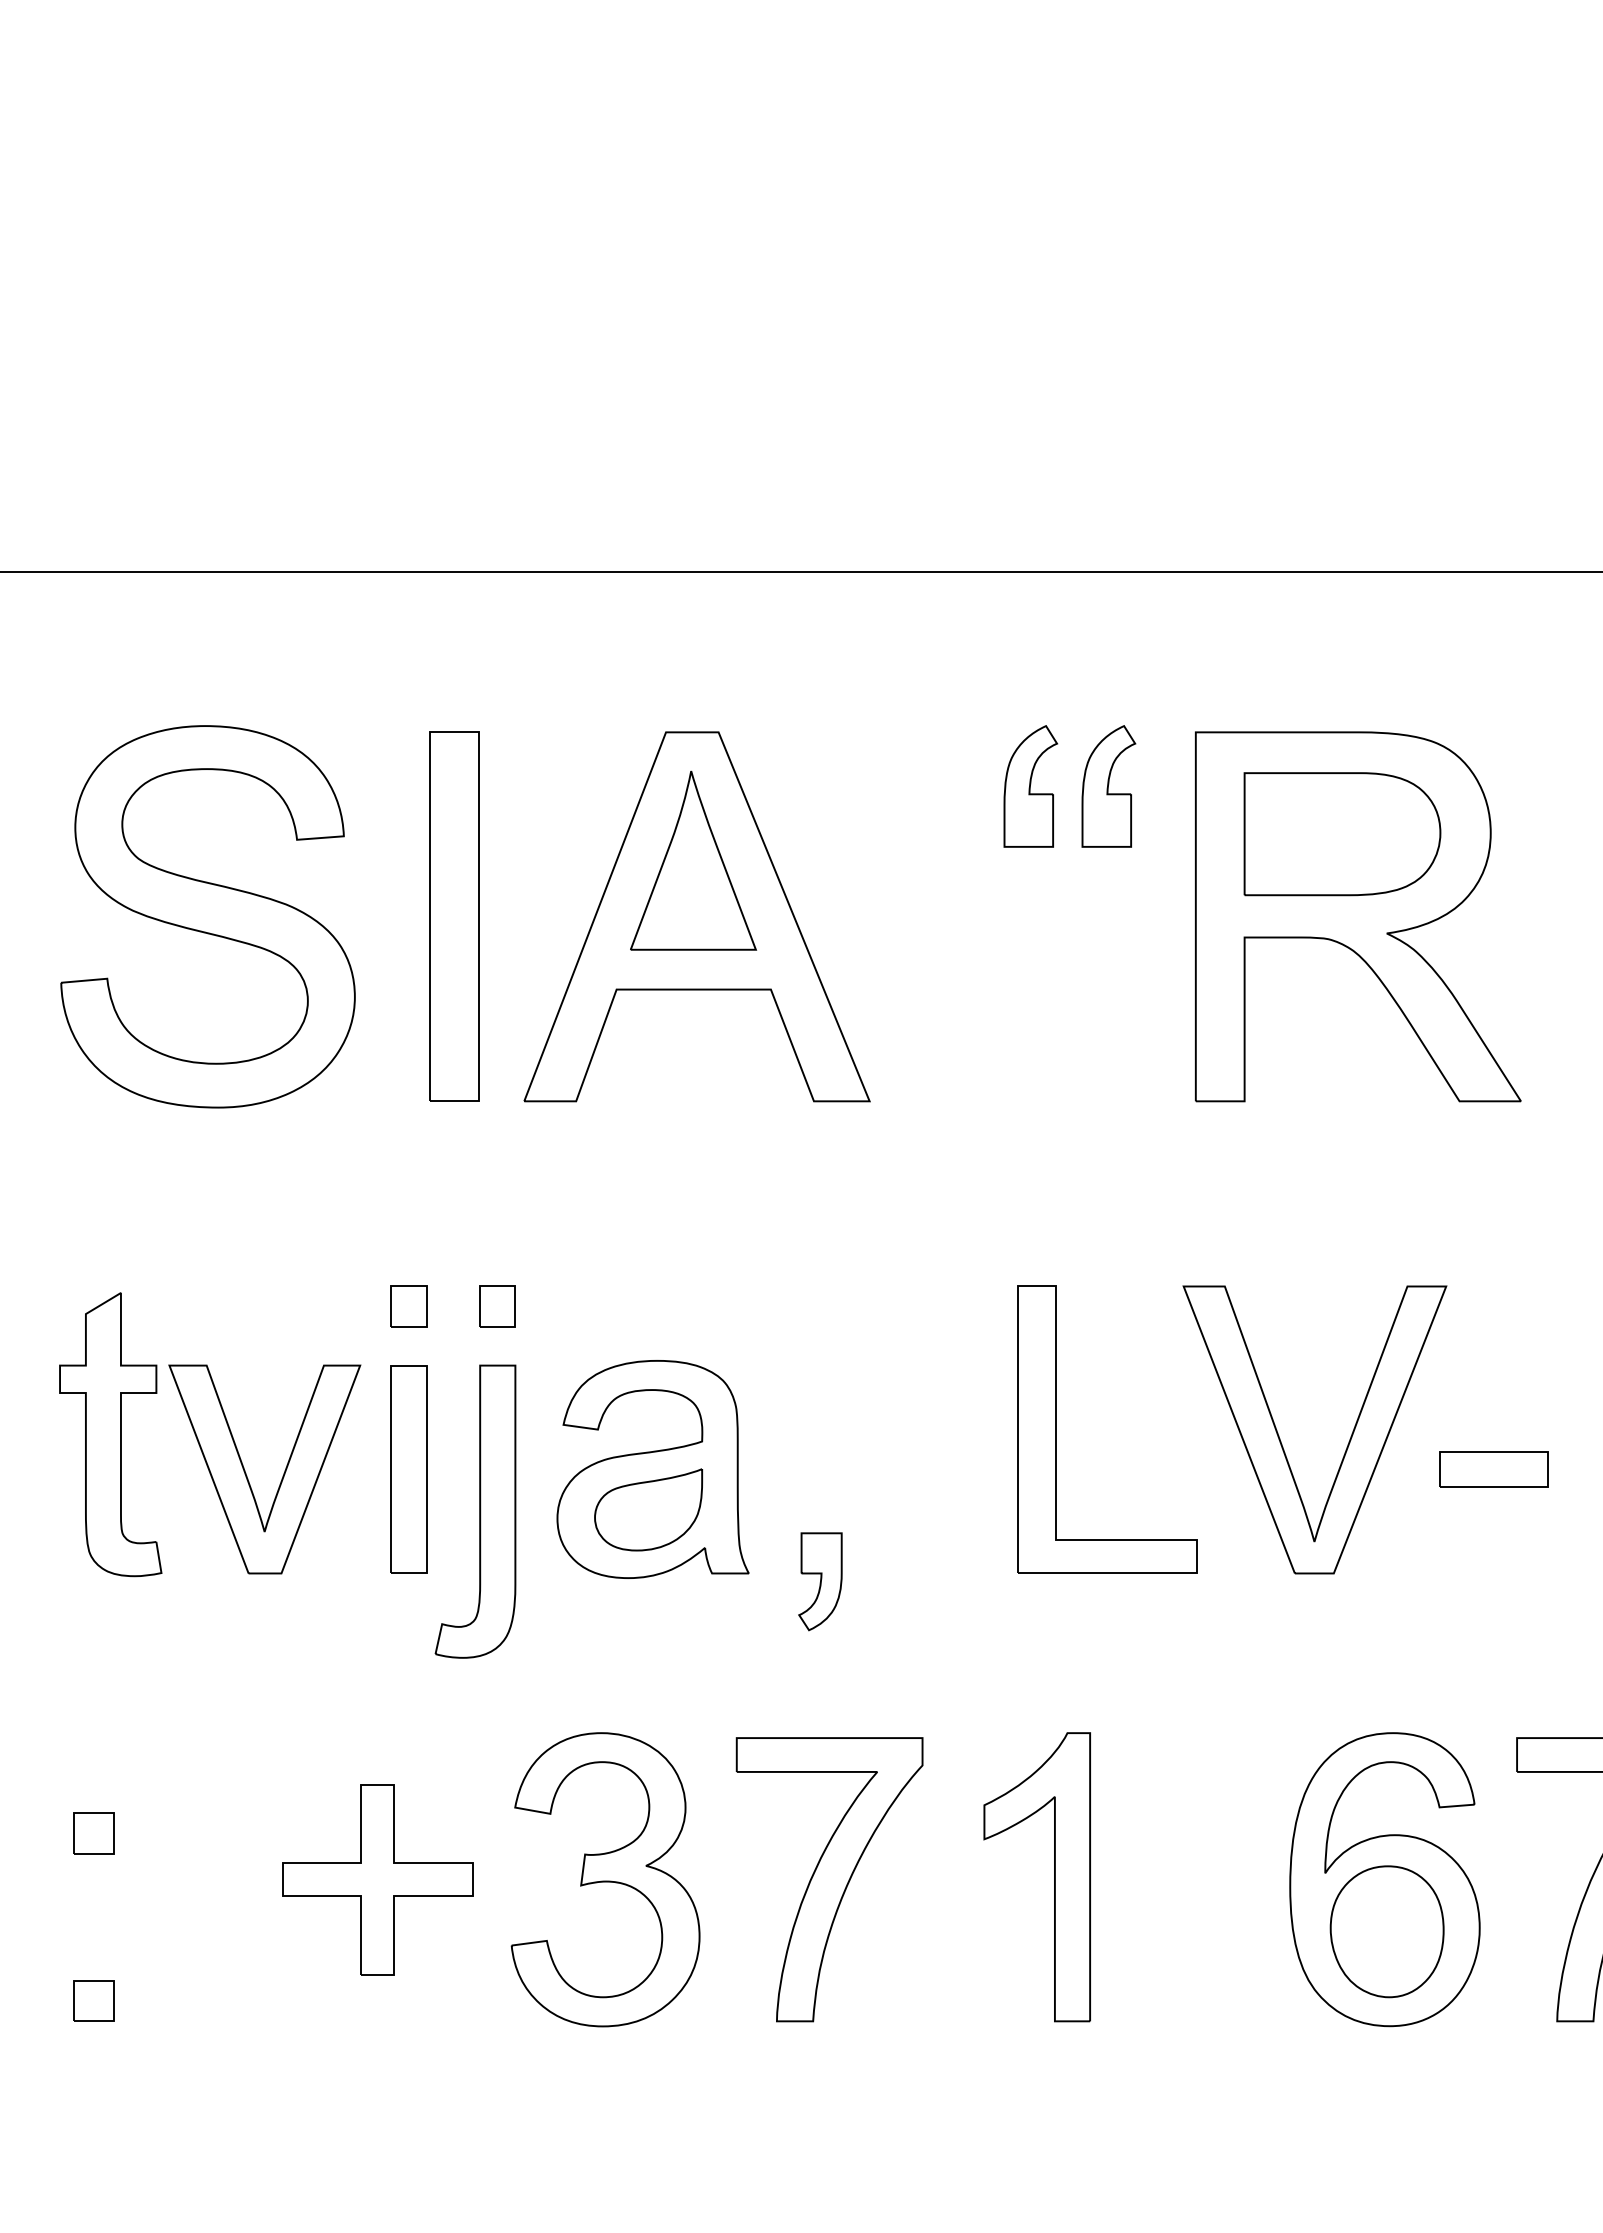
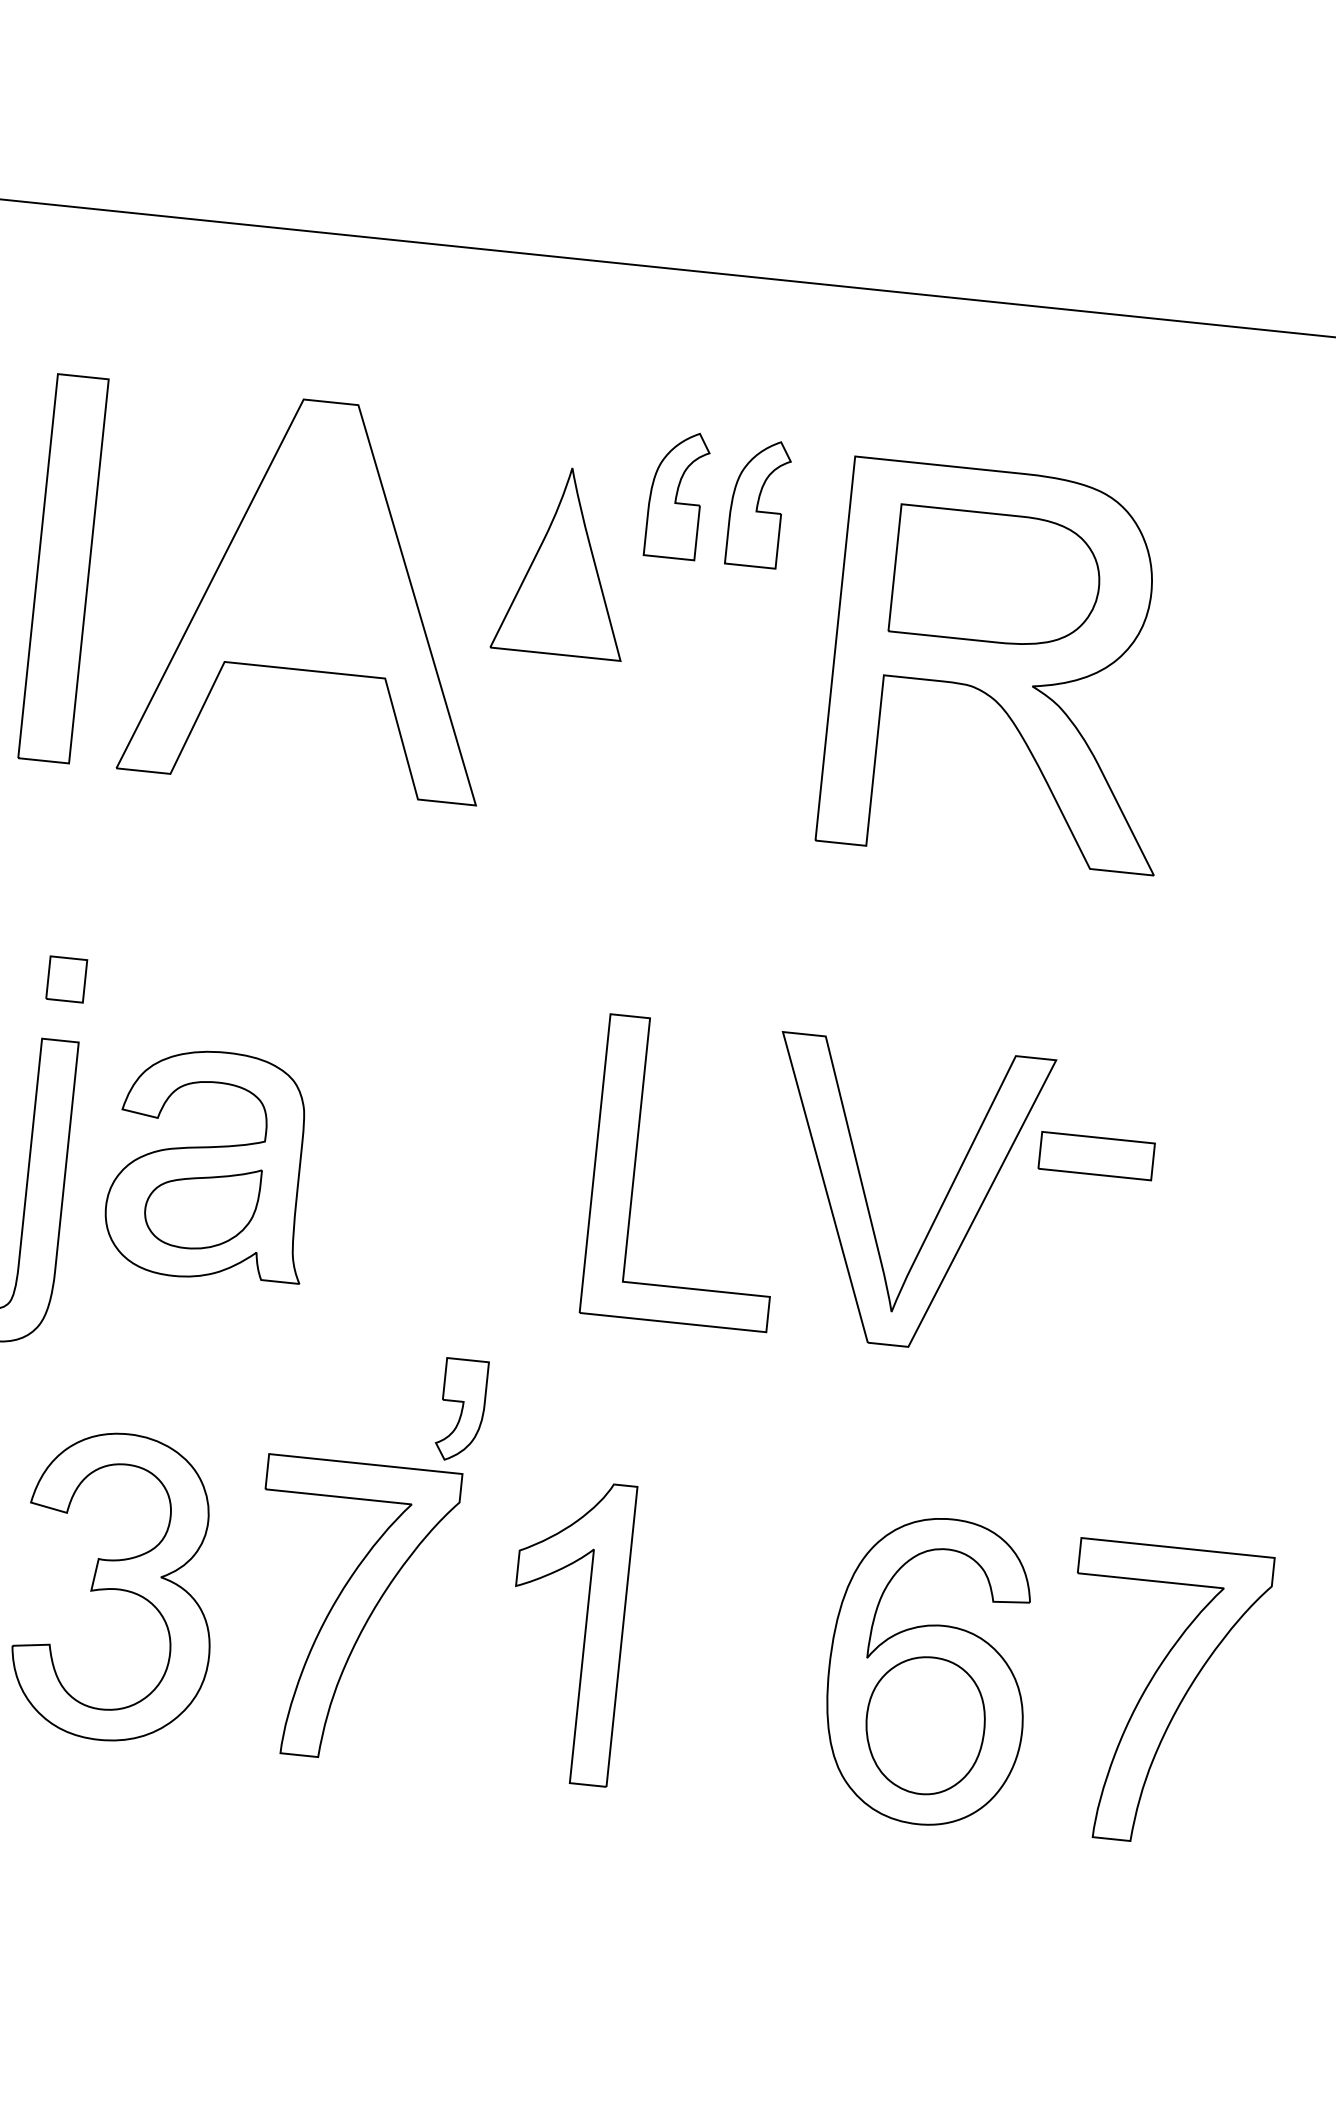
part: (693, 860) -> (565, 561), moved
part: (1493, 1469) -> (1096, 1155), moved
part: (820, 1581) -> (461, 1410), moved

